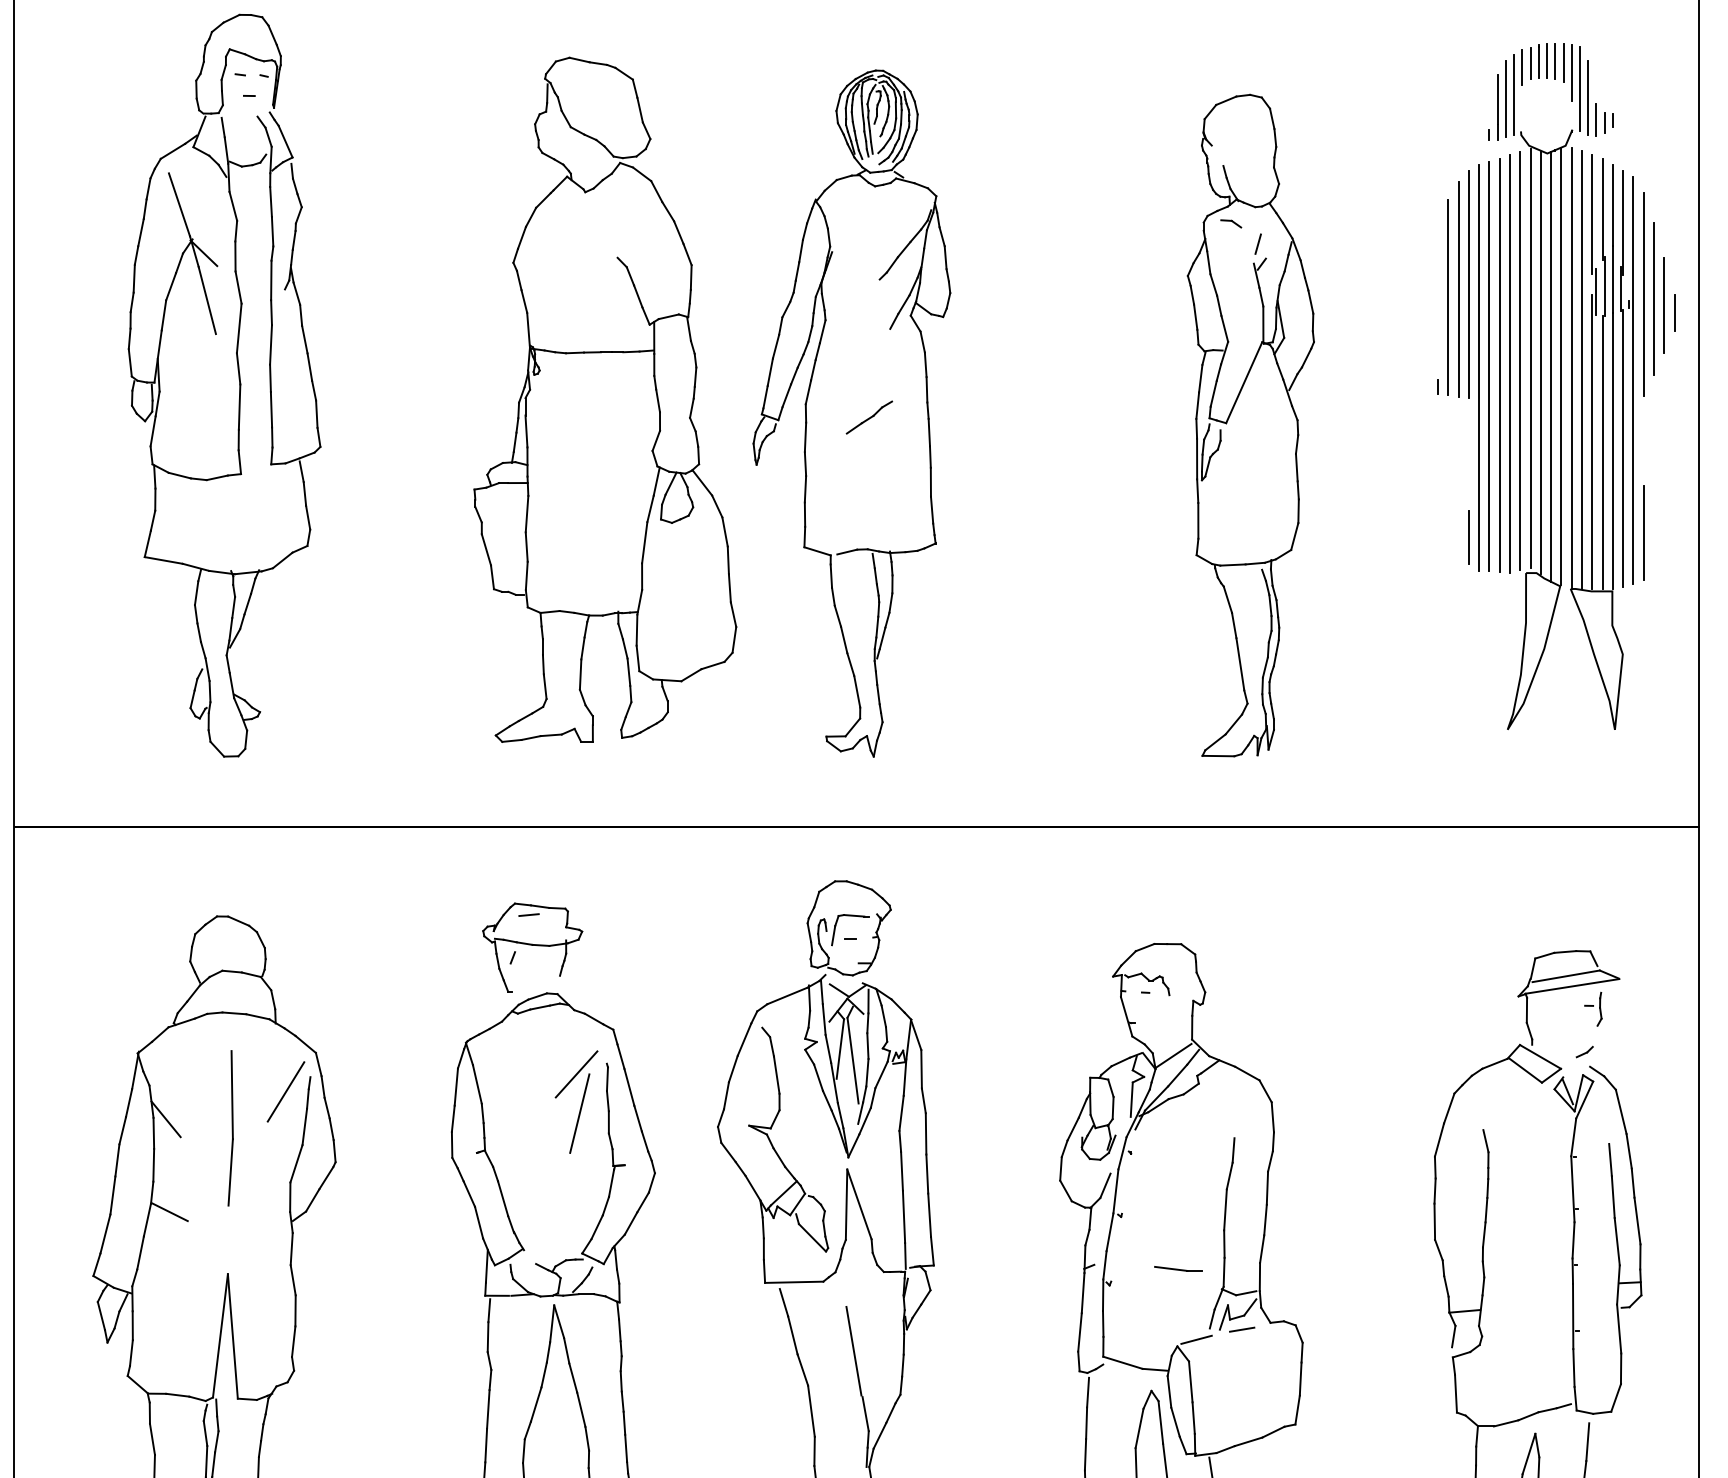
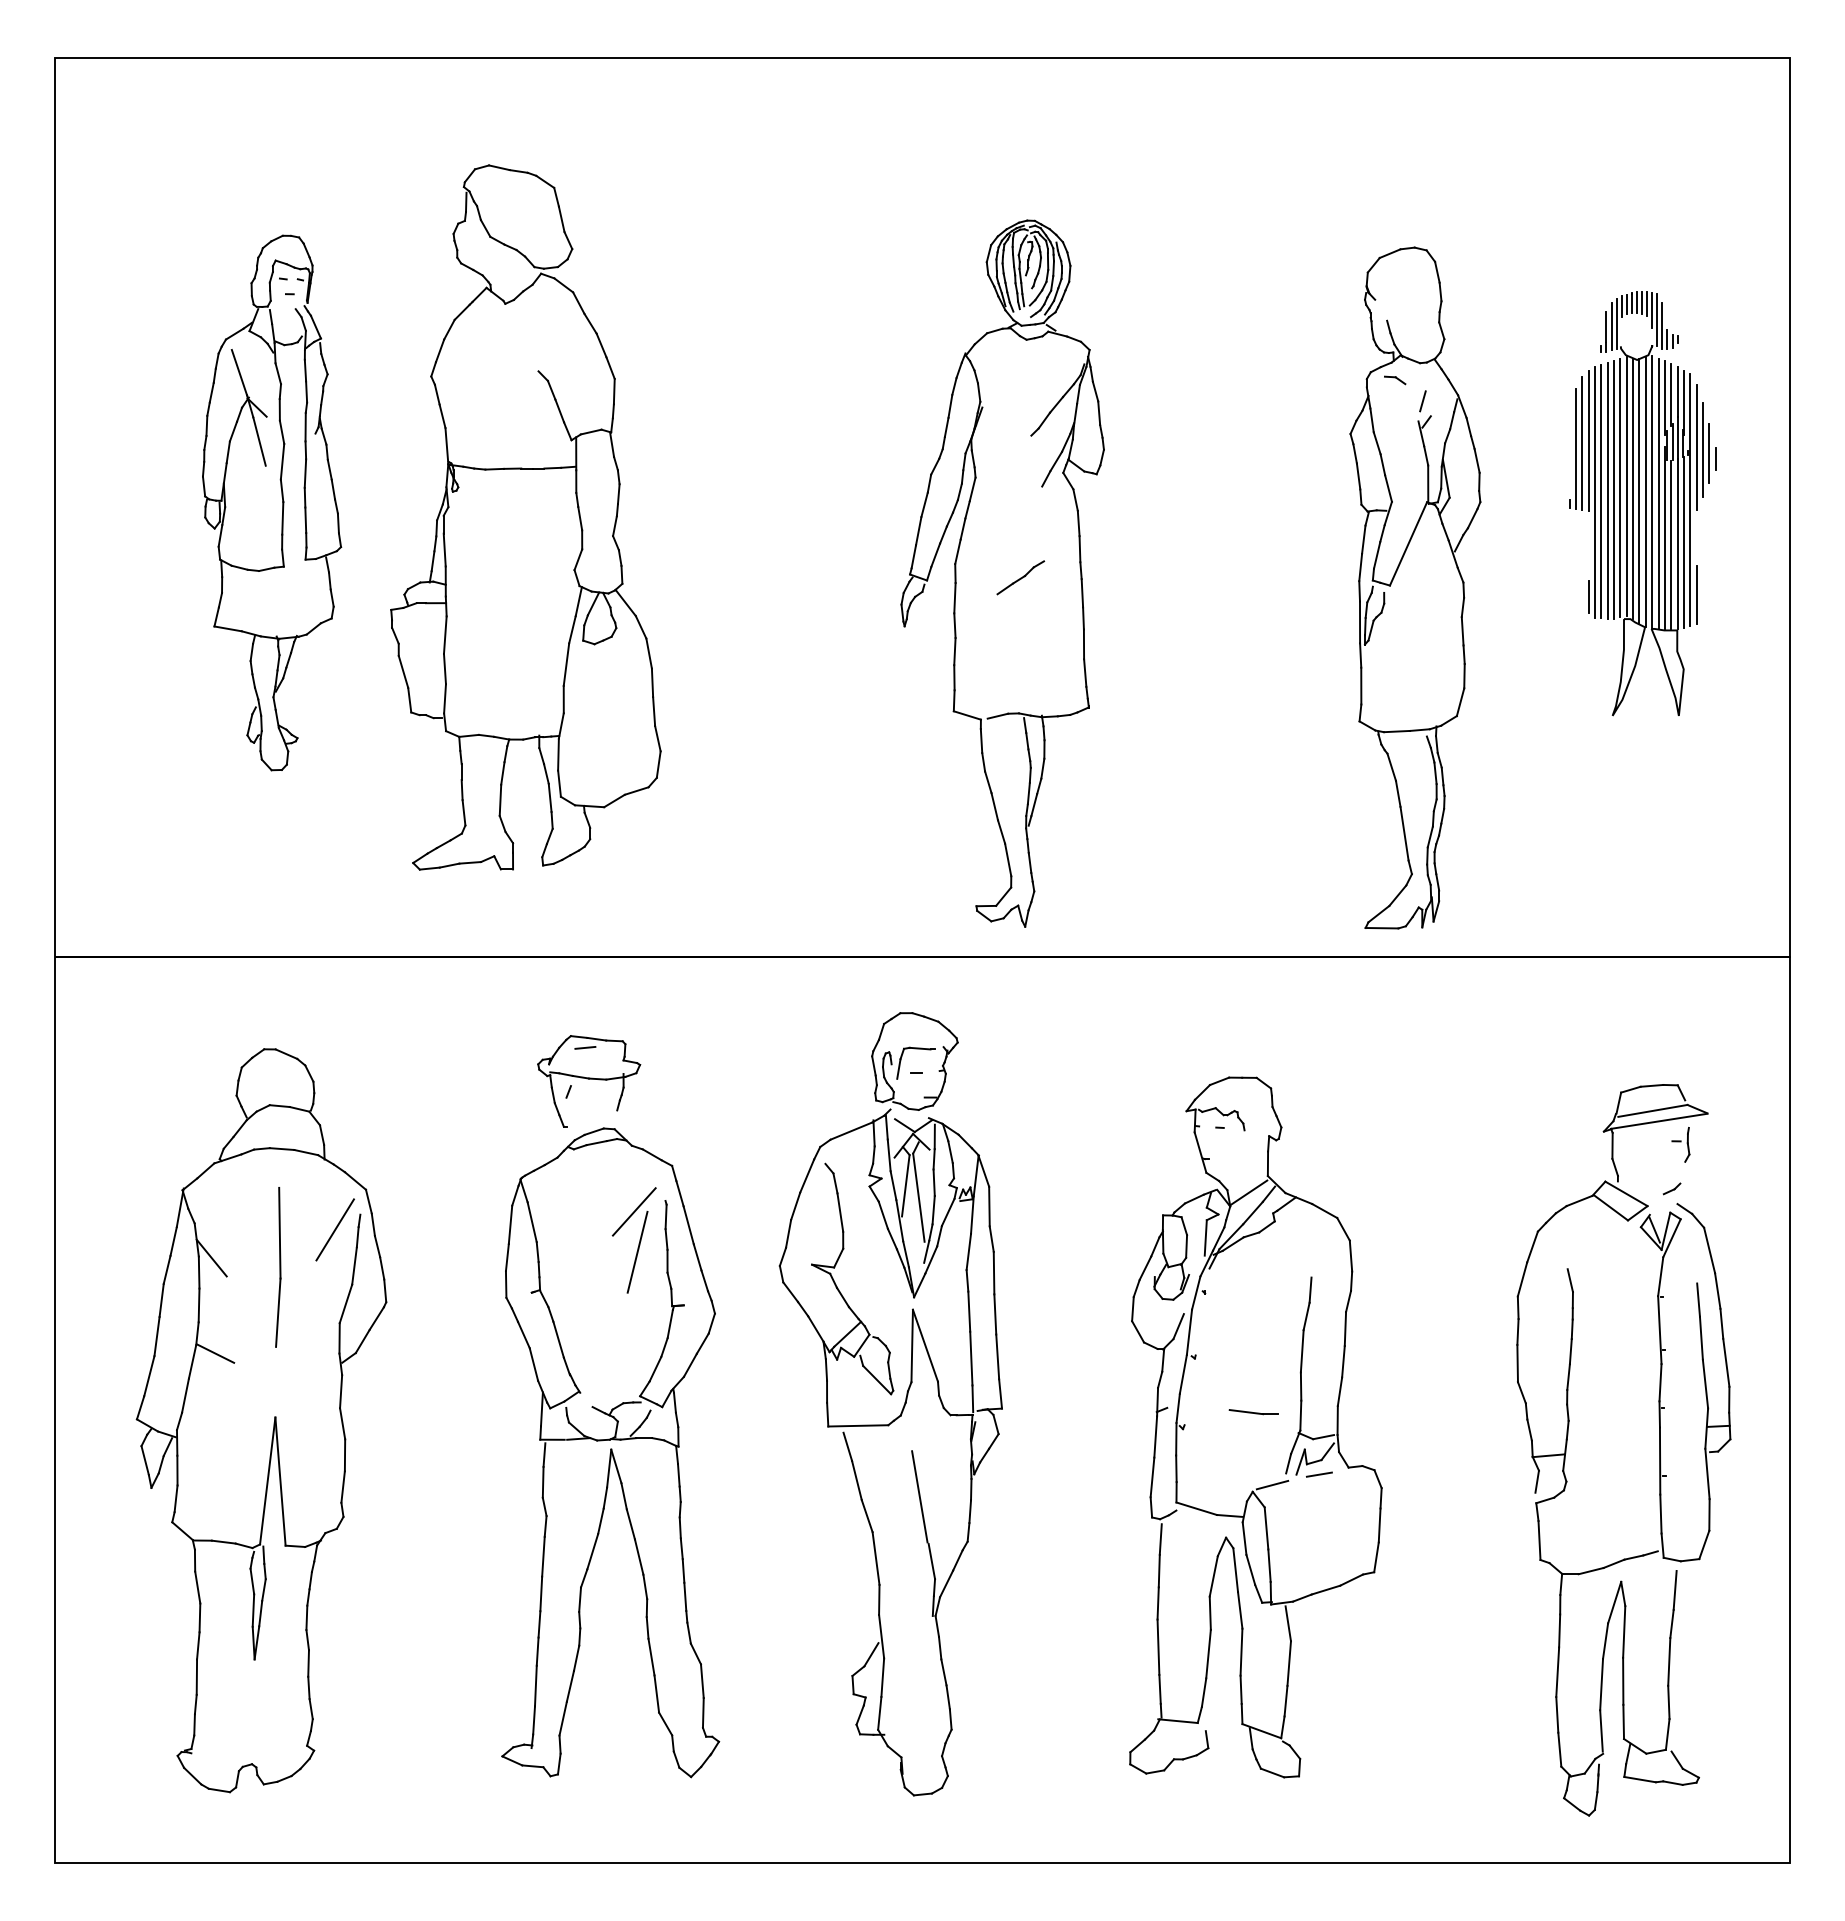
part: (224, 385) -> (271, 502), size x0.7
part: (1556, 386) -> (1642, 503), size x0.6
part: (604, 399) -> (525, 517), moved
part: (851, 413) -> (1002, 573), moved
part: (1250, 425) -> (1415, 587), moved

